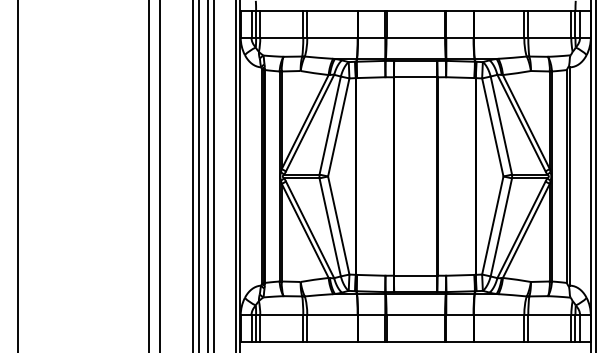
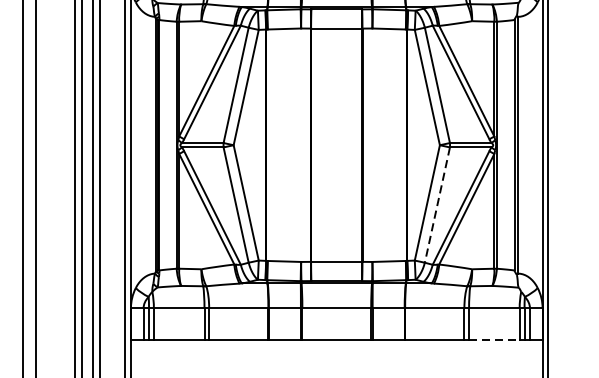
line: (501, 227) -> (437, 205), solid -> dashed
line: (549, 342) -> (494, 340), solid -> dashed

